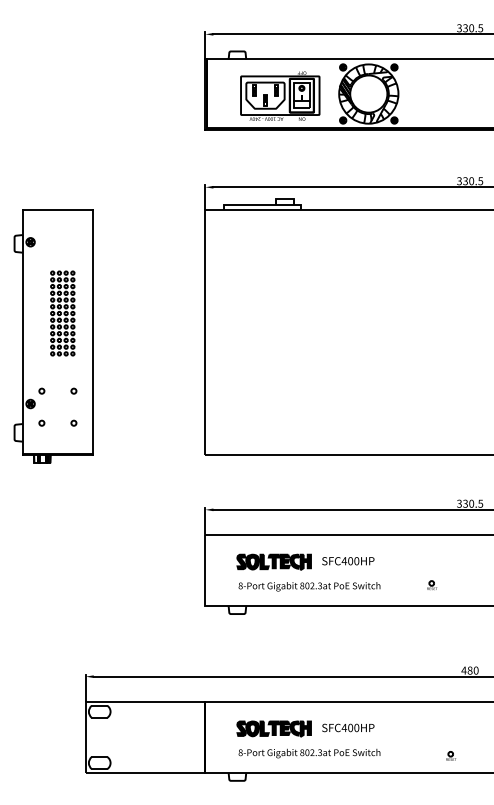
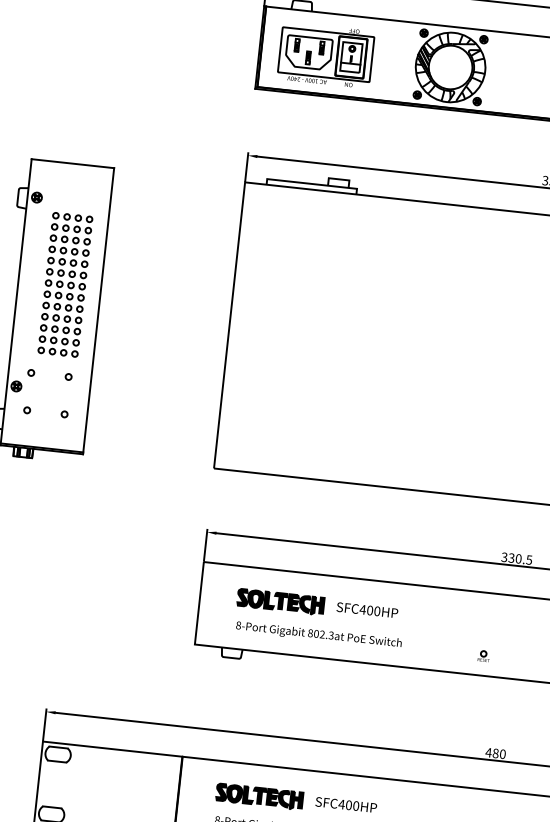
part: (280, 95) -> (326, 54), moved
part: (62, 313) -> (65, 284), size x1.43
part: (432, 585) -> (484, 656), moved

